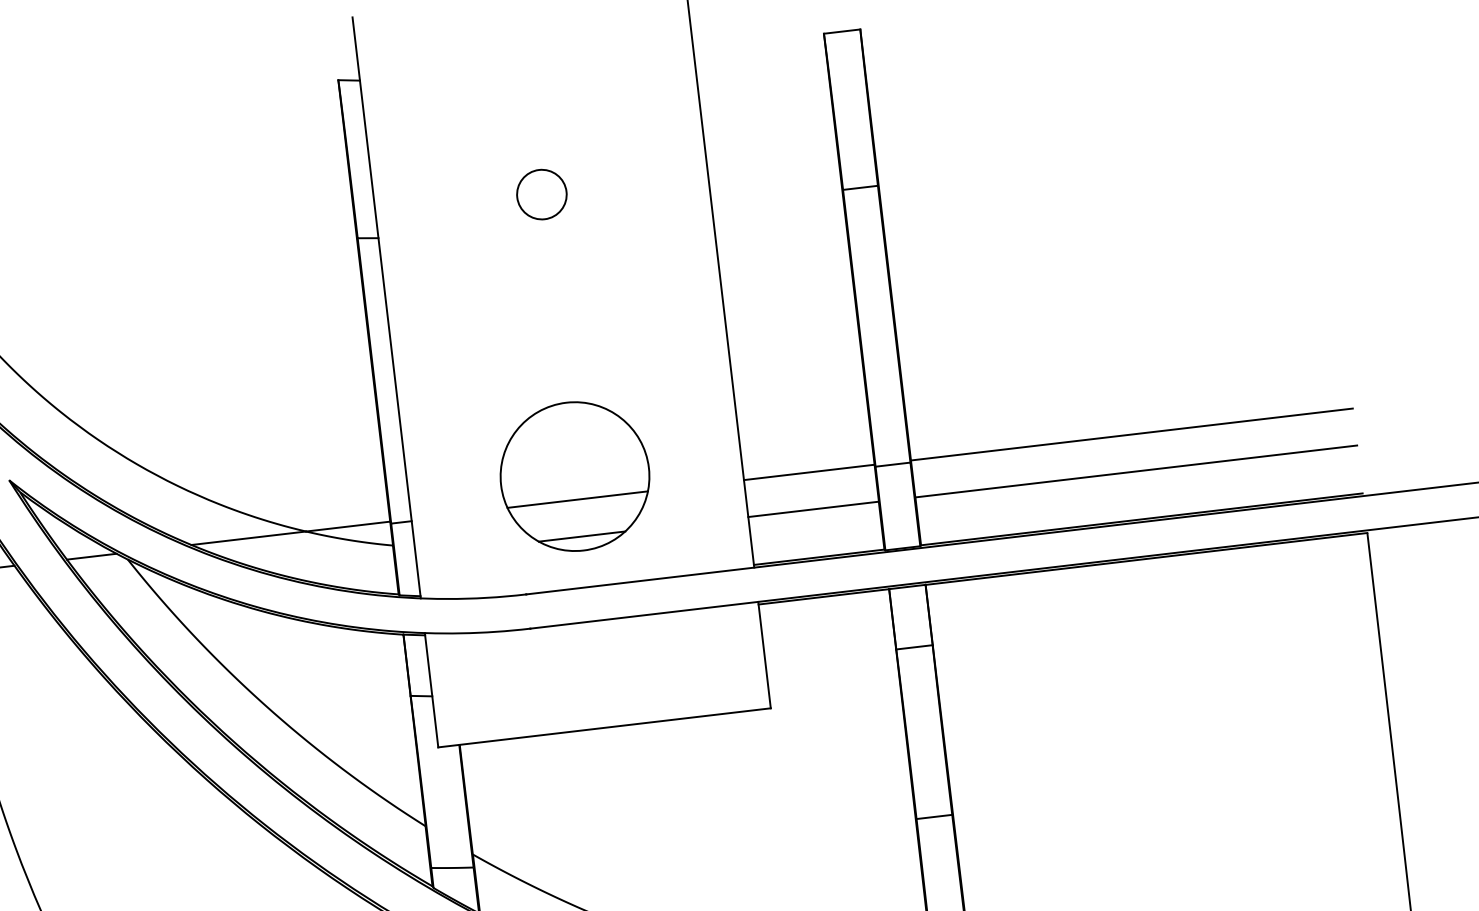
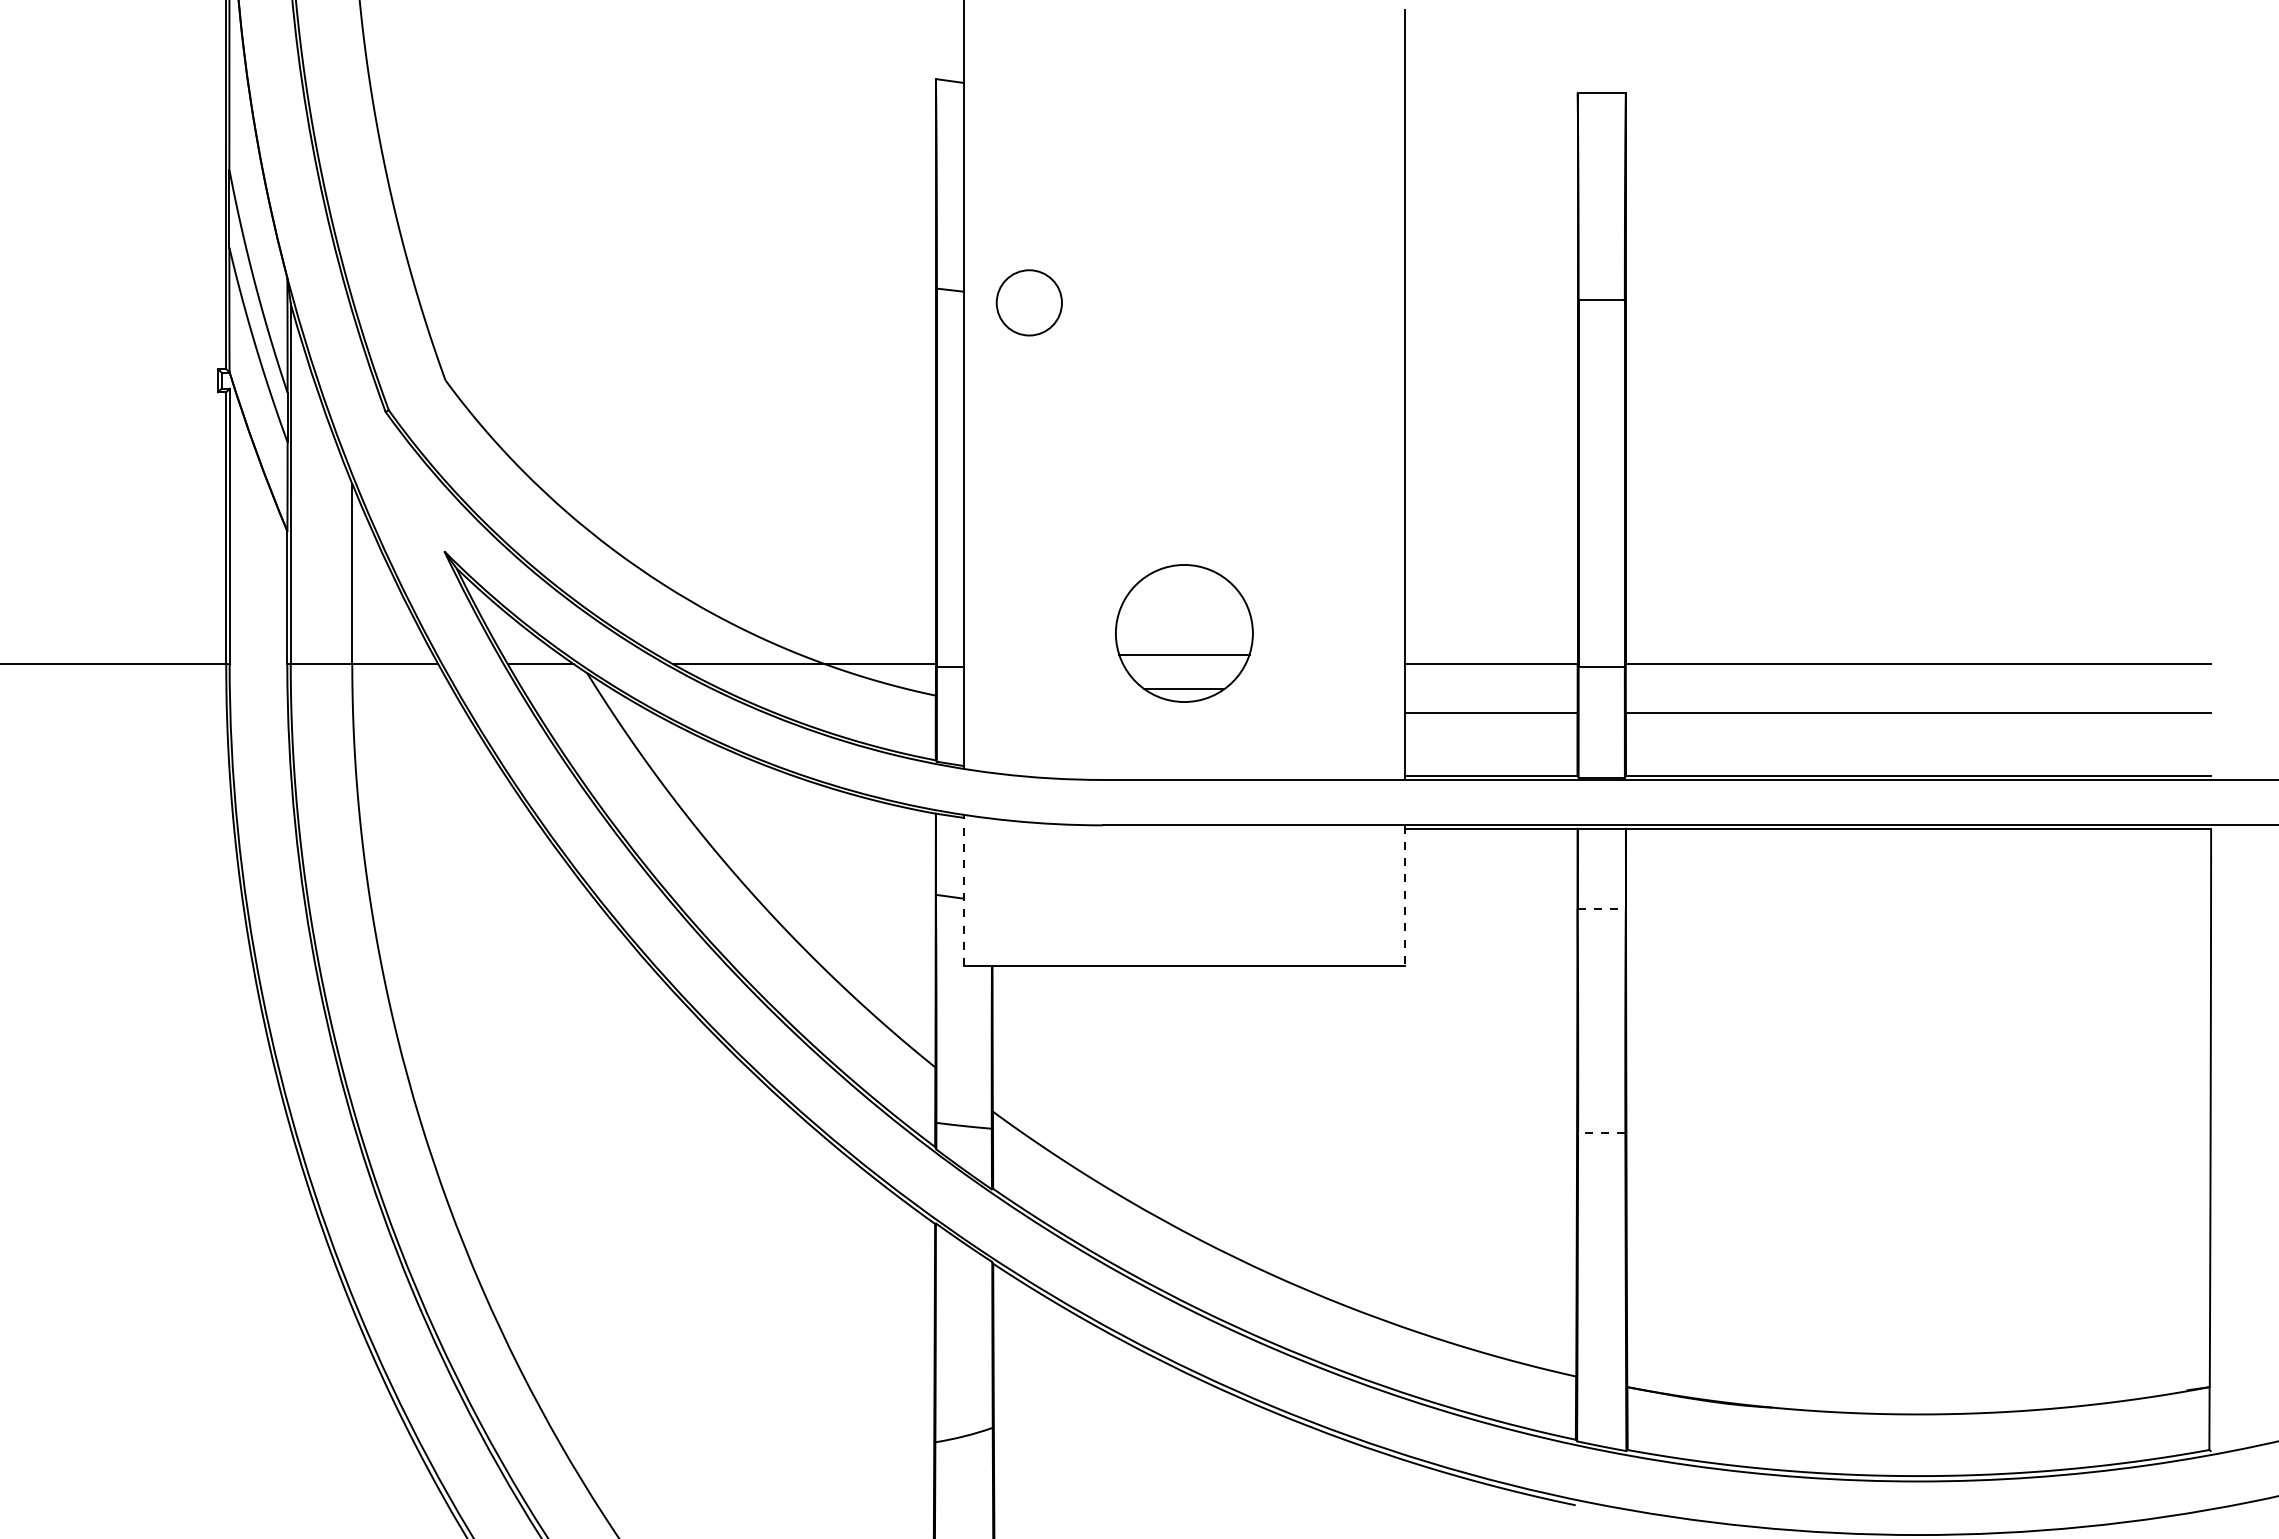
circle: (541, 194) -> (1028, 302), moved
part: (575, 476) -> (1184, 633), size x0.7
line: (915, 647) -> (1602, 908), solid -> dashed
line: (764, 655) -> (1404, 896), solid -> dashed
line: (431, 690) -> (964, 890), solid -> dashed
line: (934, 817) -> (1601, 1133), solid -> dashed

